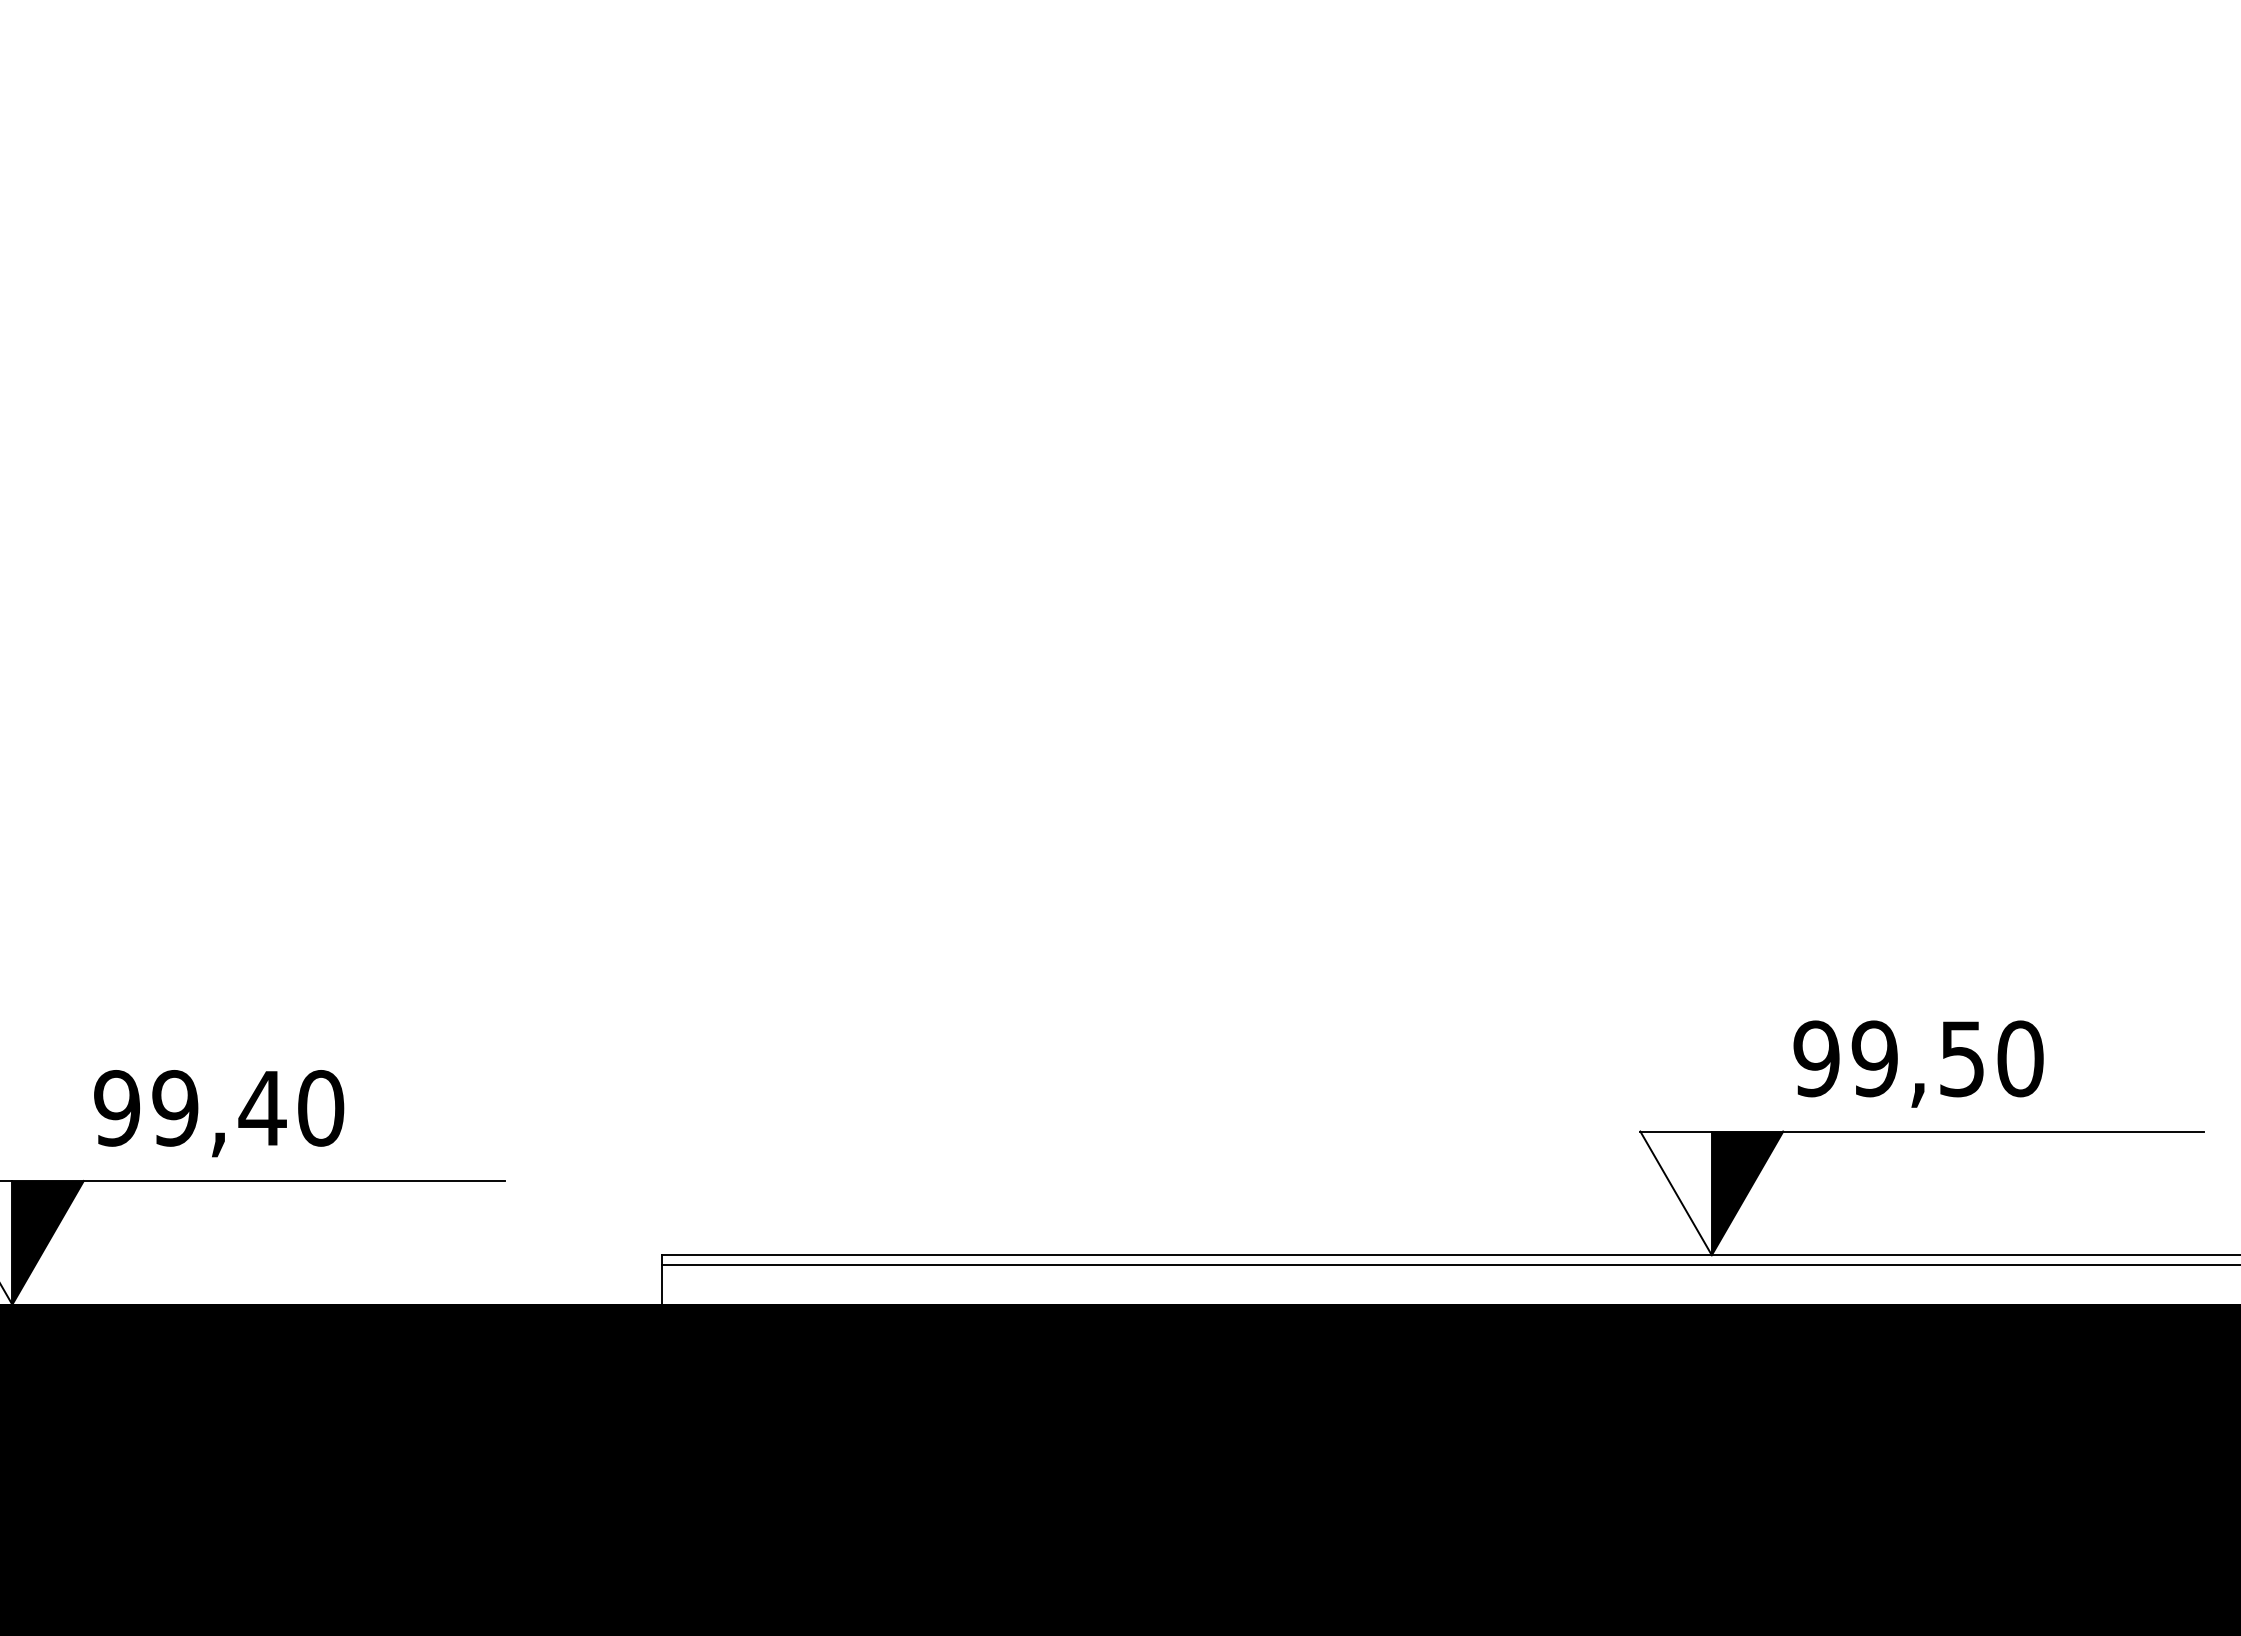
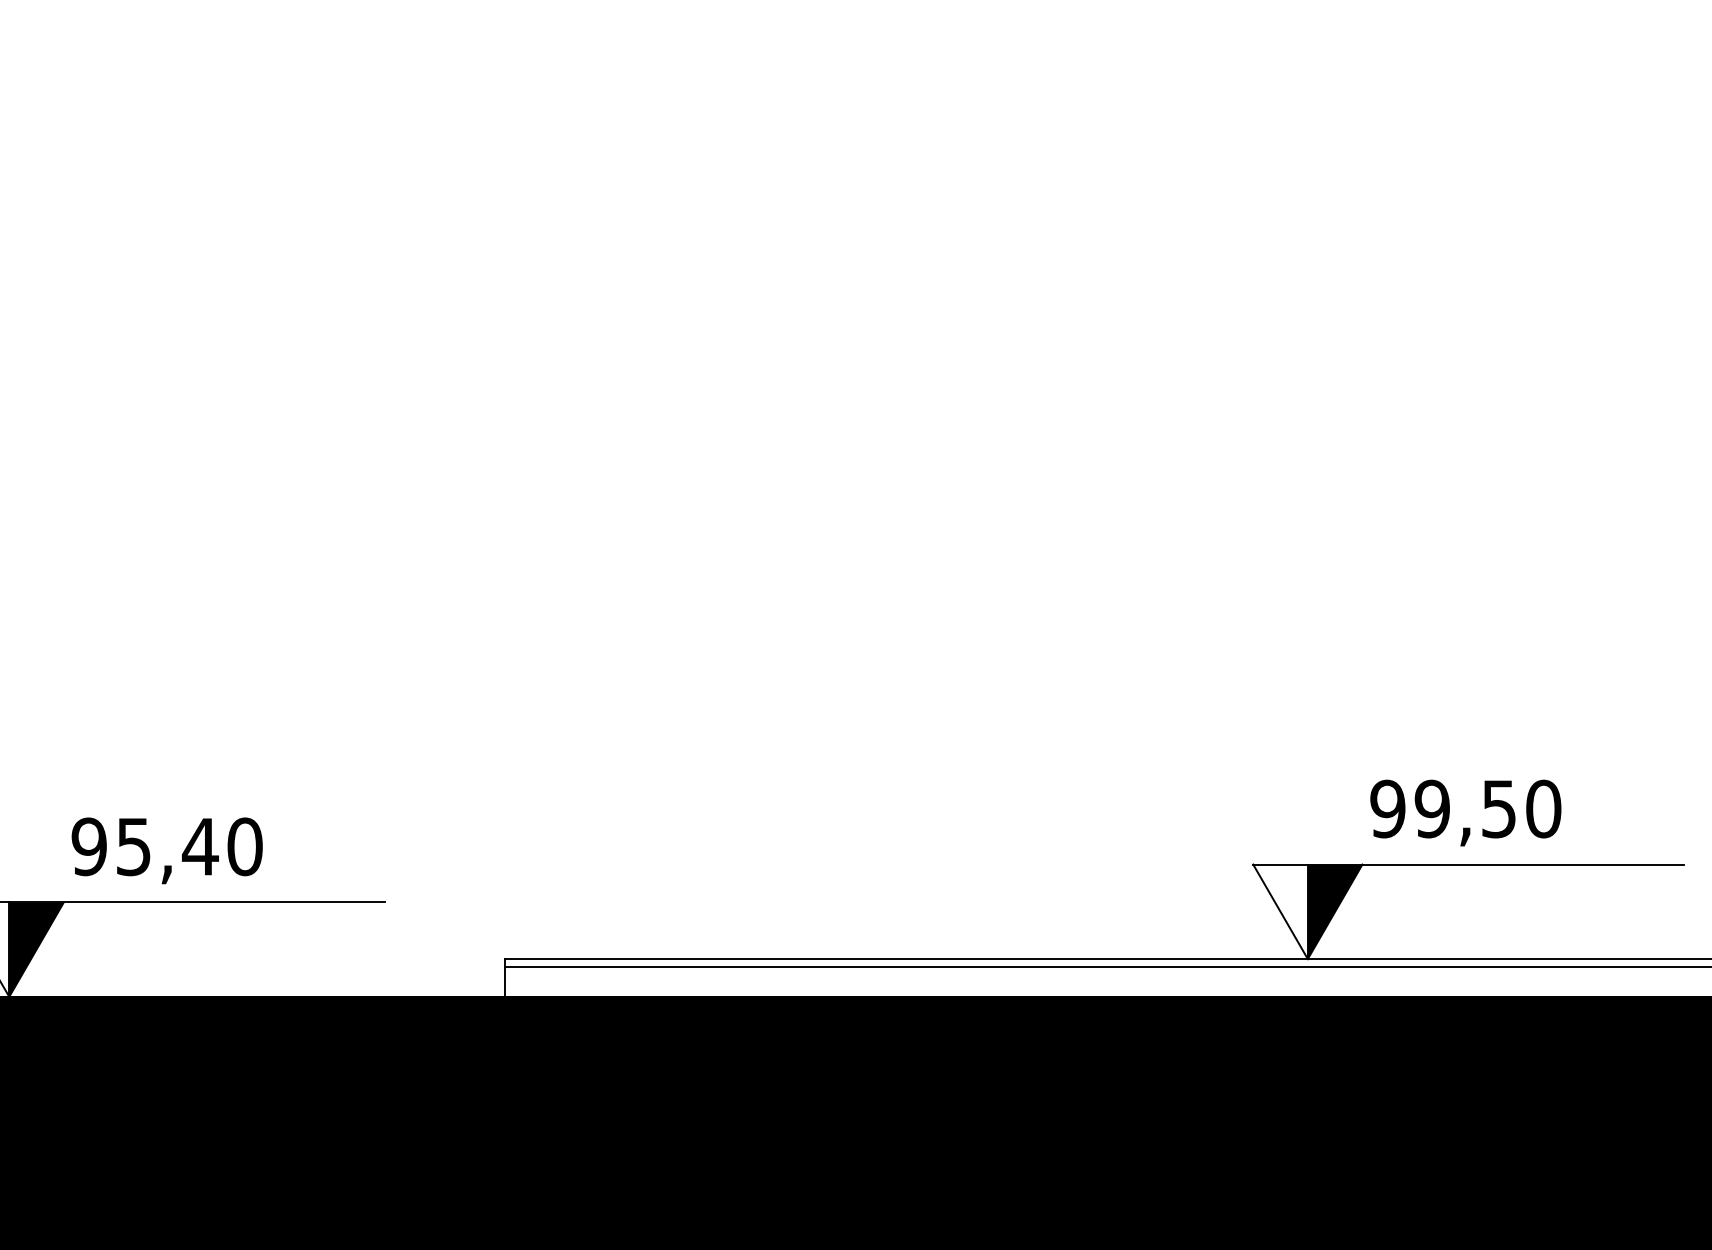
text: (175, 1108) -> (133, 846), 99,40 -> 95,40

